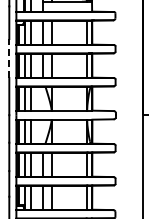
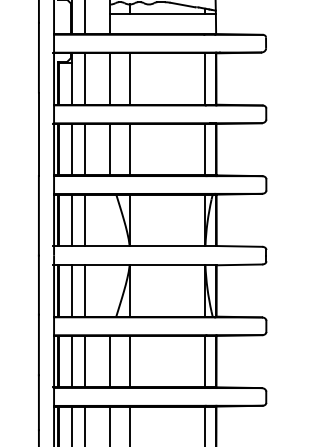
line: (9, 58) -> (39, 134), dashed -> solid

